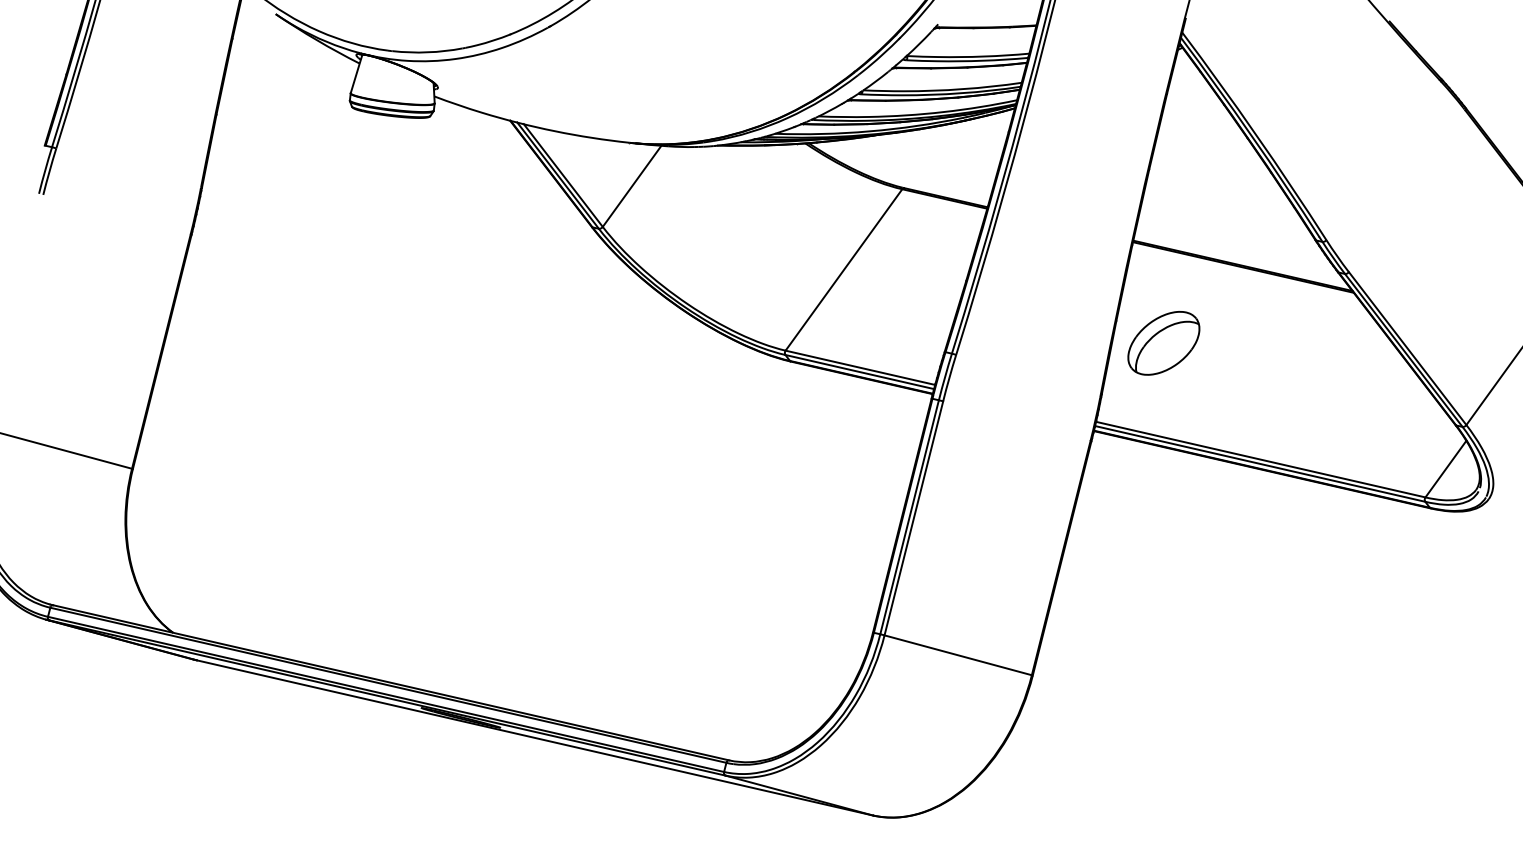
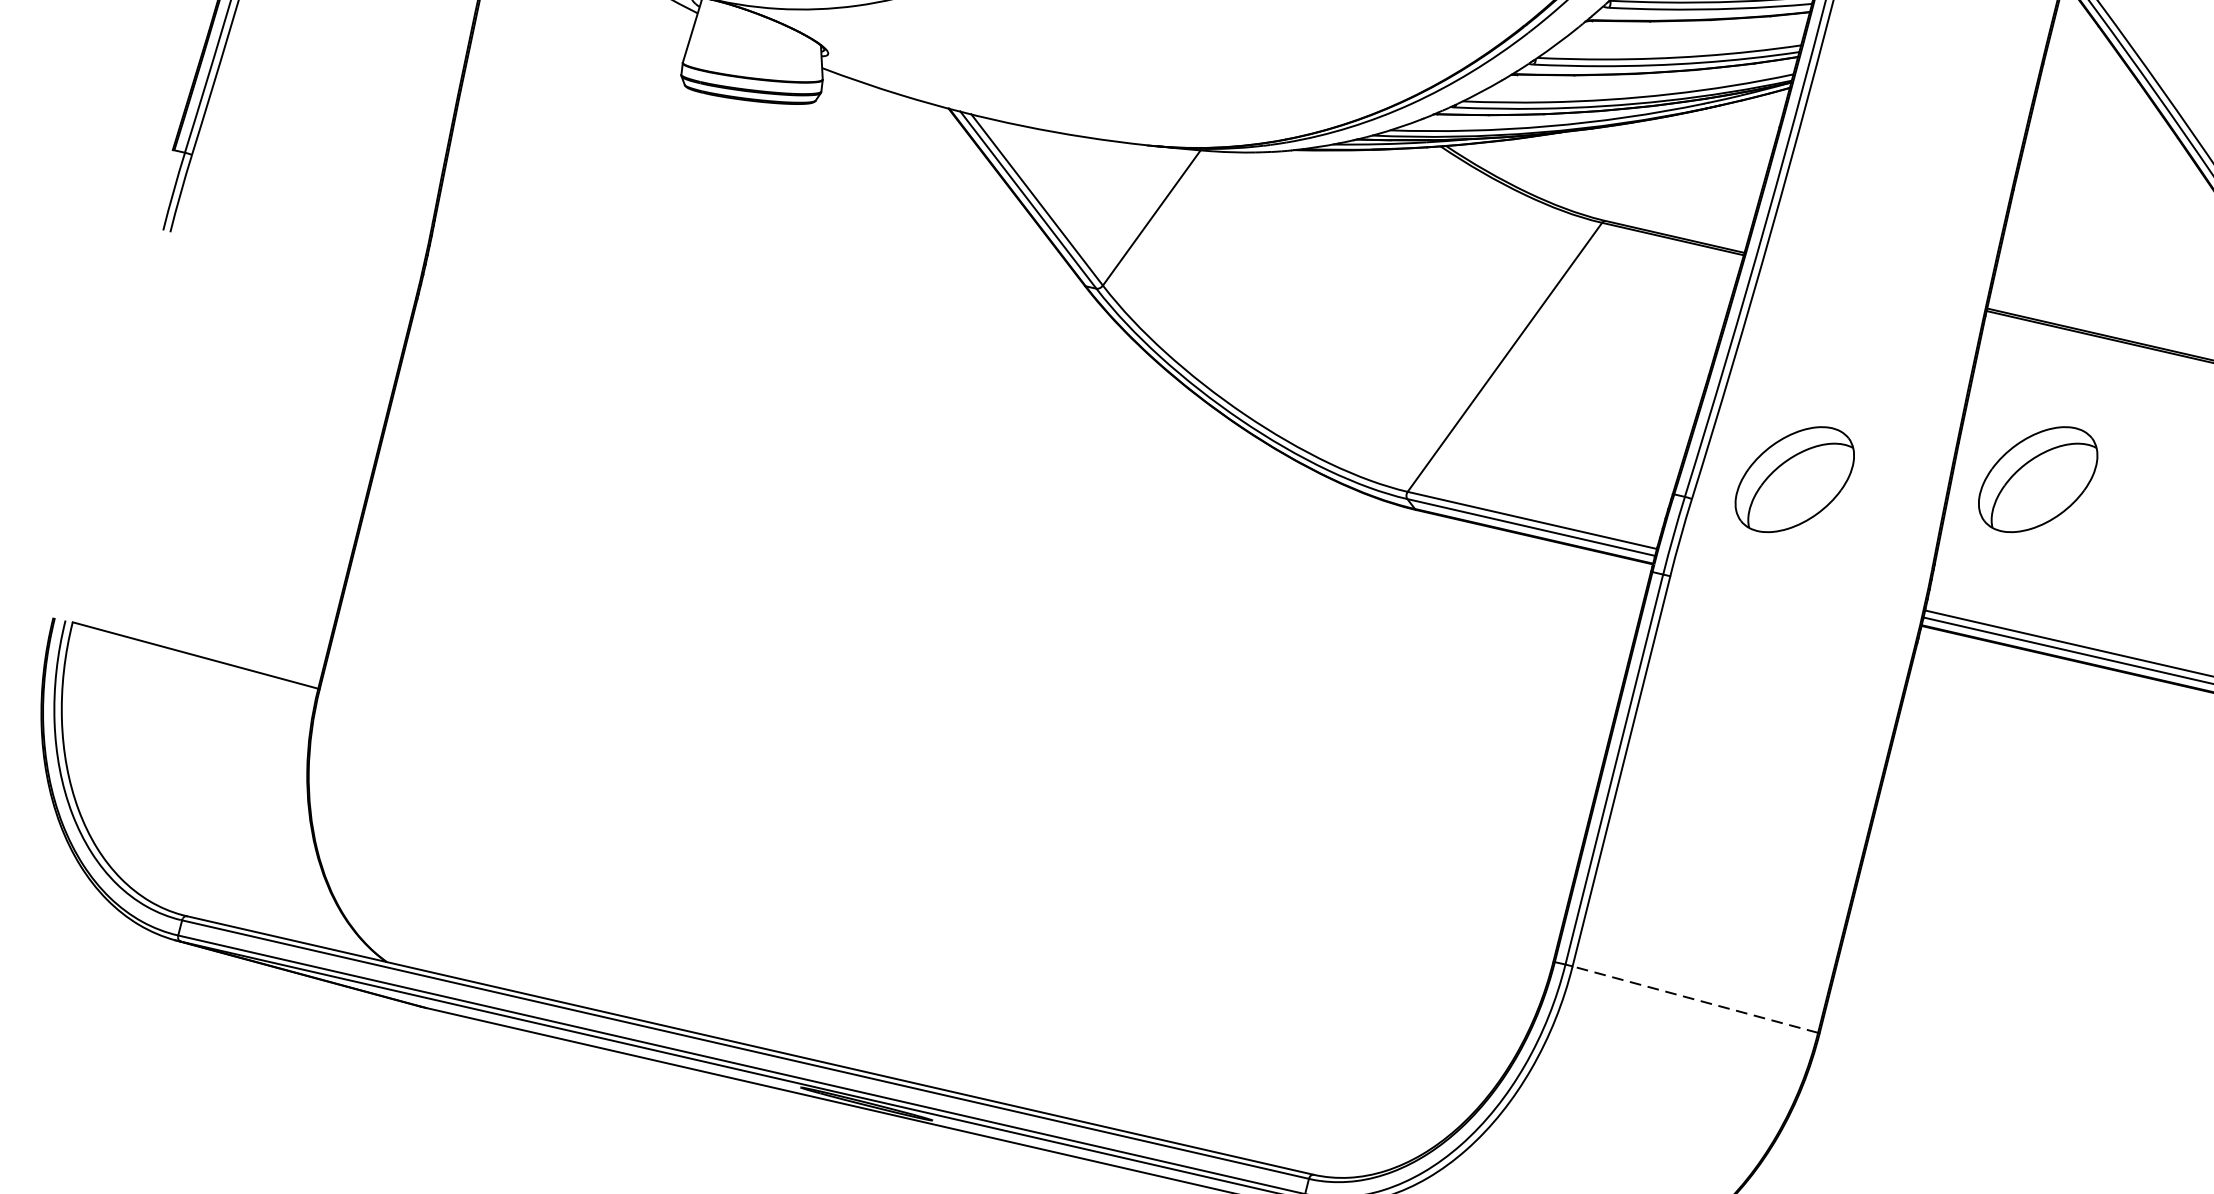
part: (1017, 343) -> (1794, 479), added
line: (957, 655) -> (1694, 999), solid -> dashed

